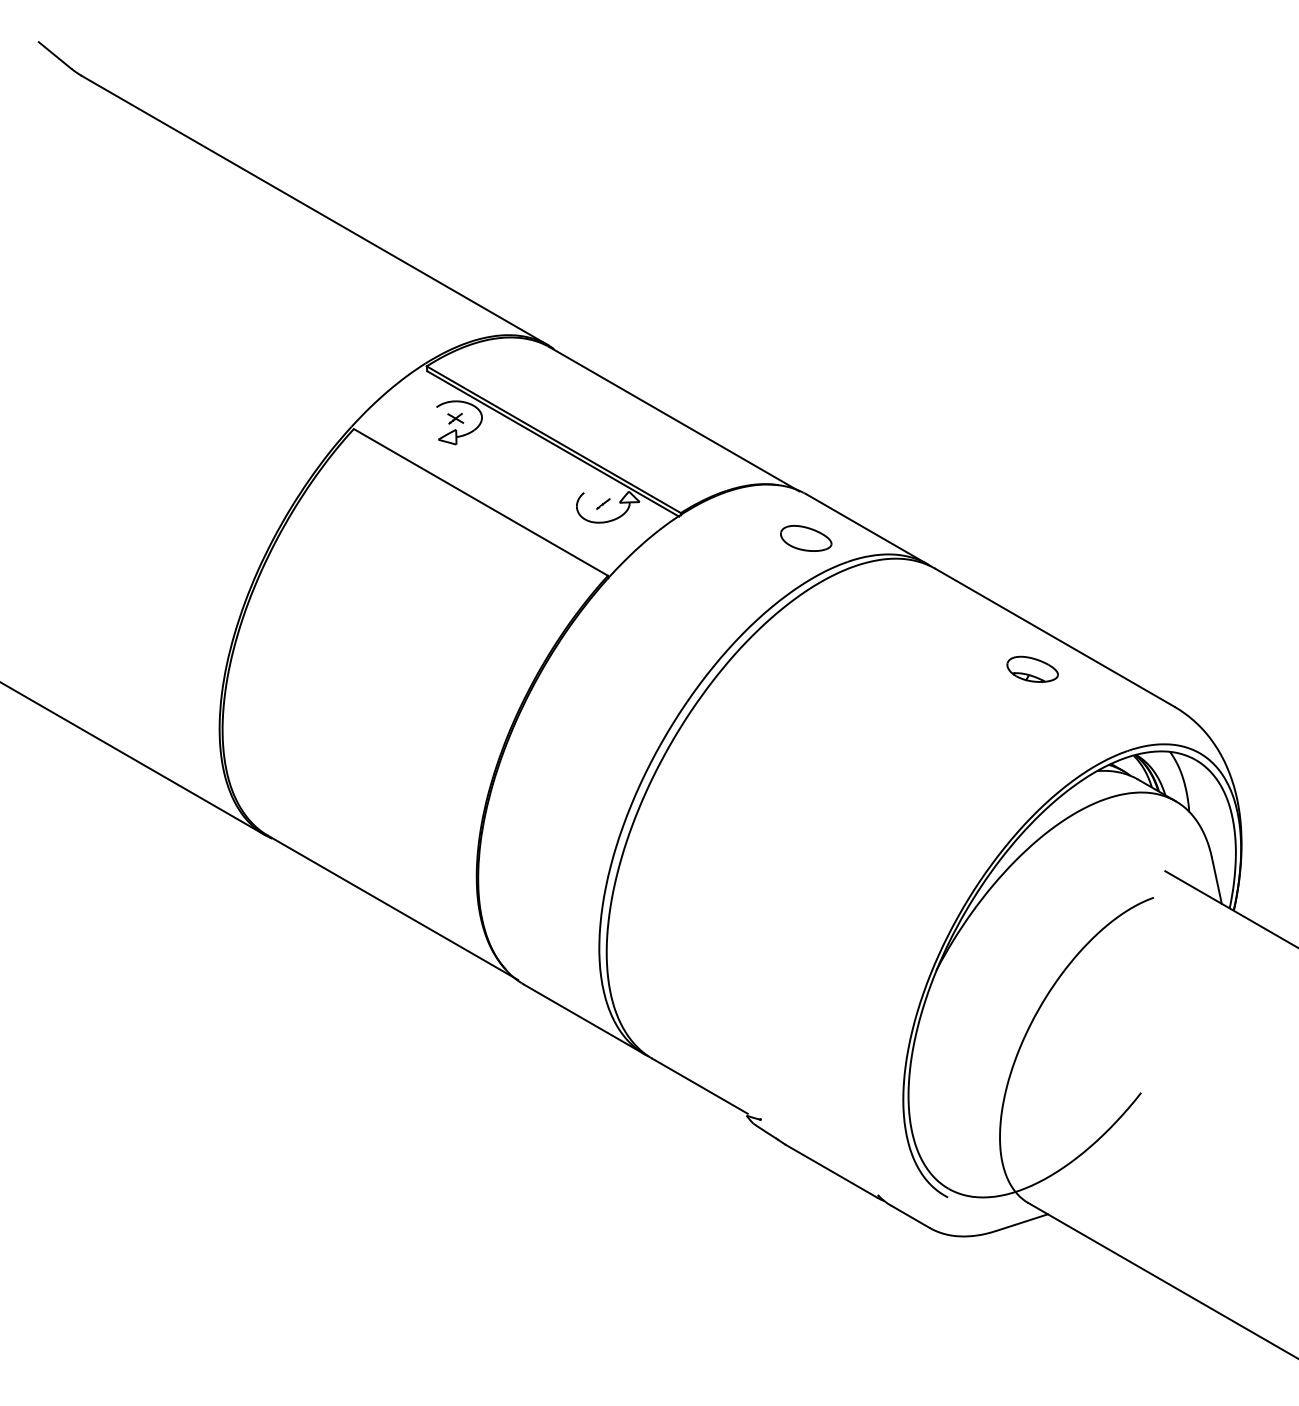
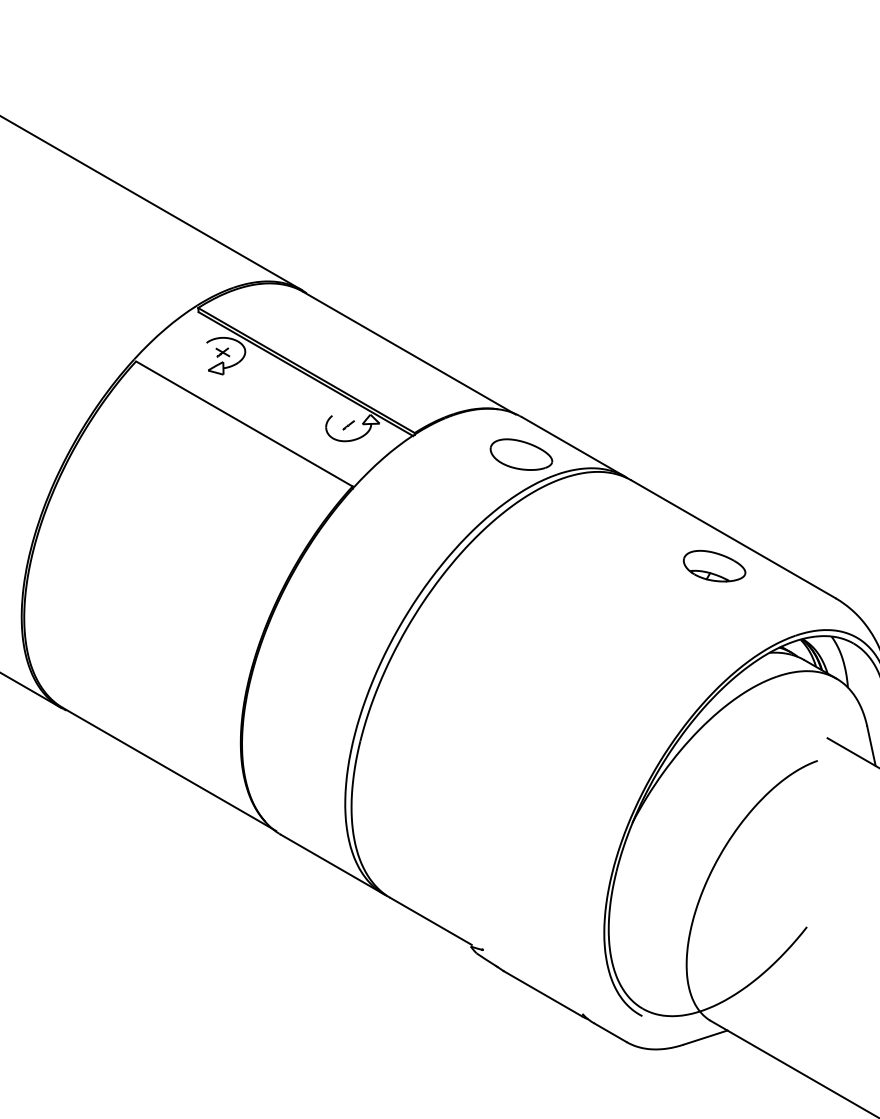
part: (806, 538) -> (521, 454), size x1.43
part: (1032, 669) -> (714, 566), size x1.43

